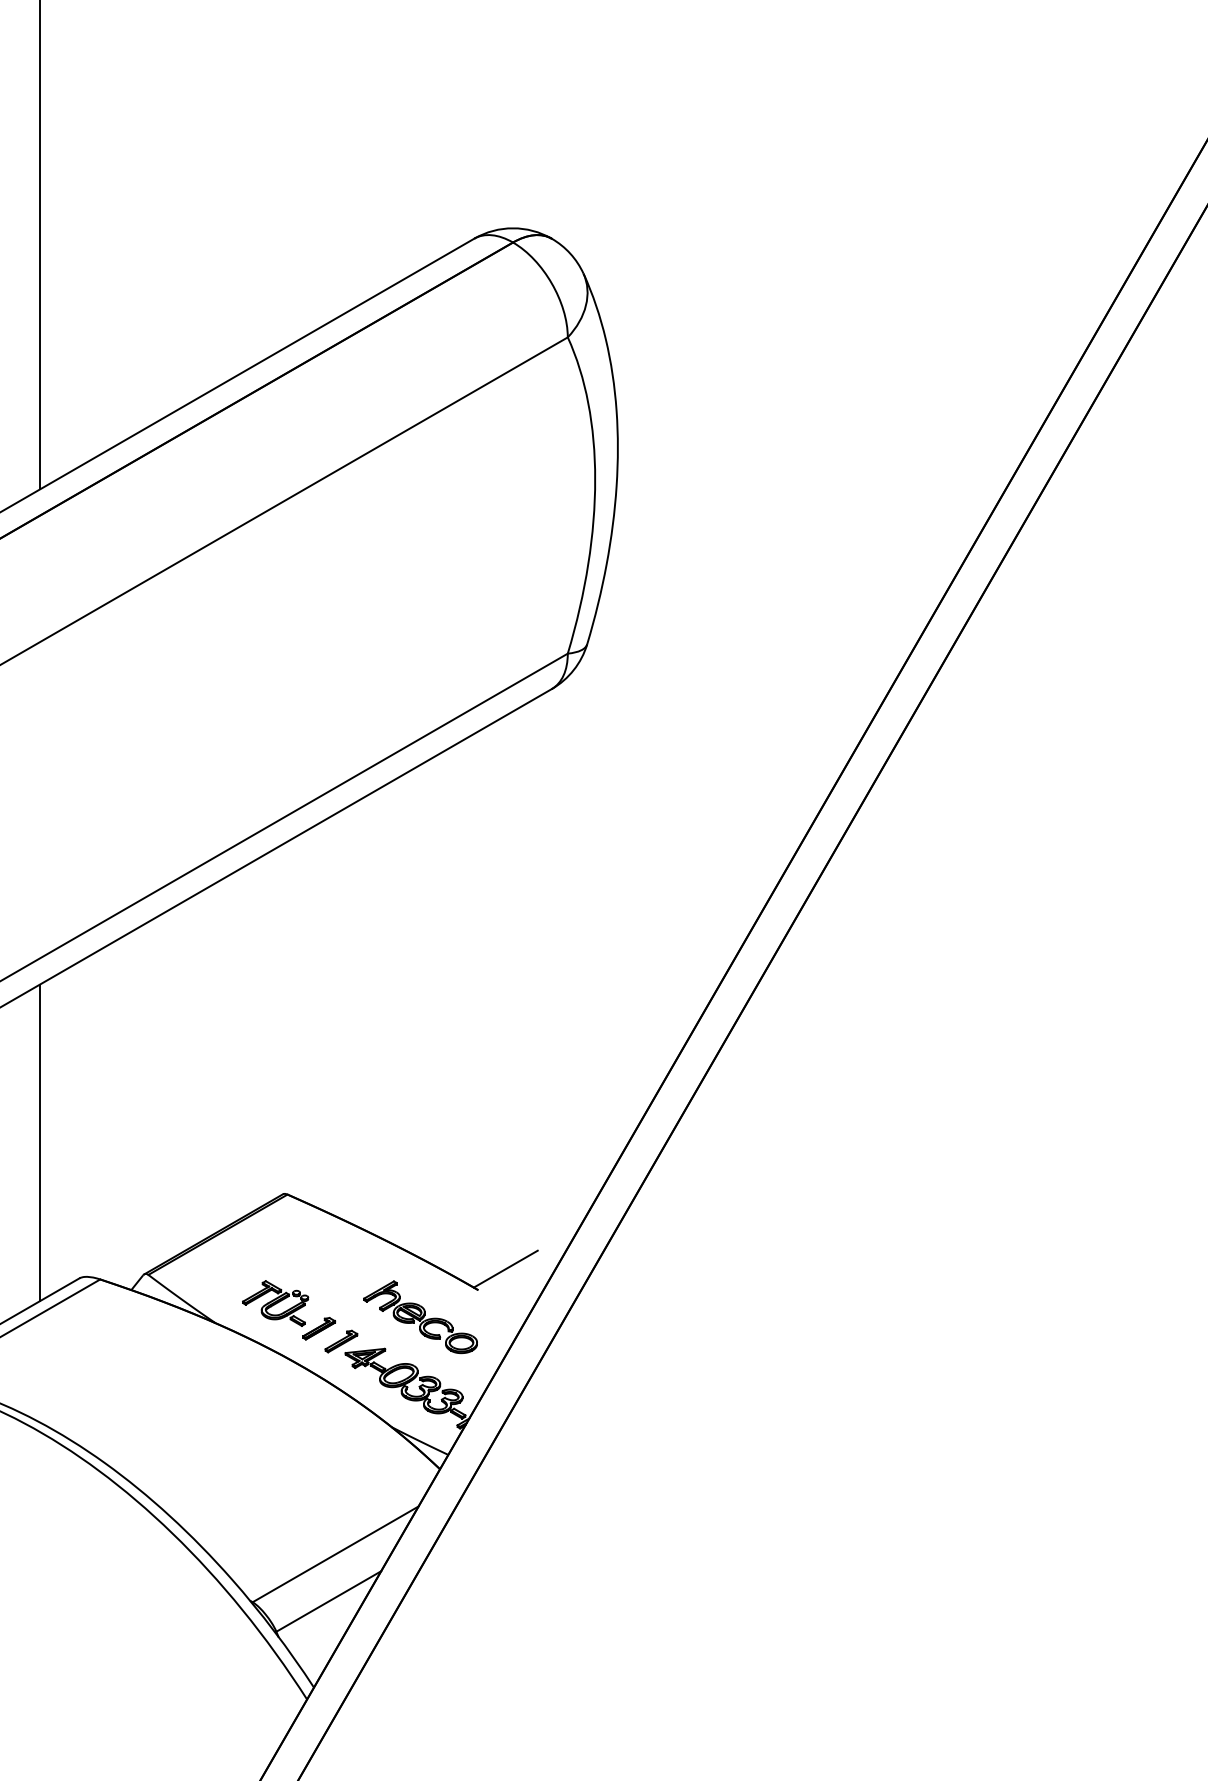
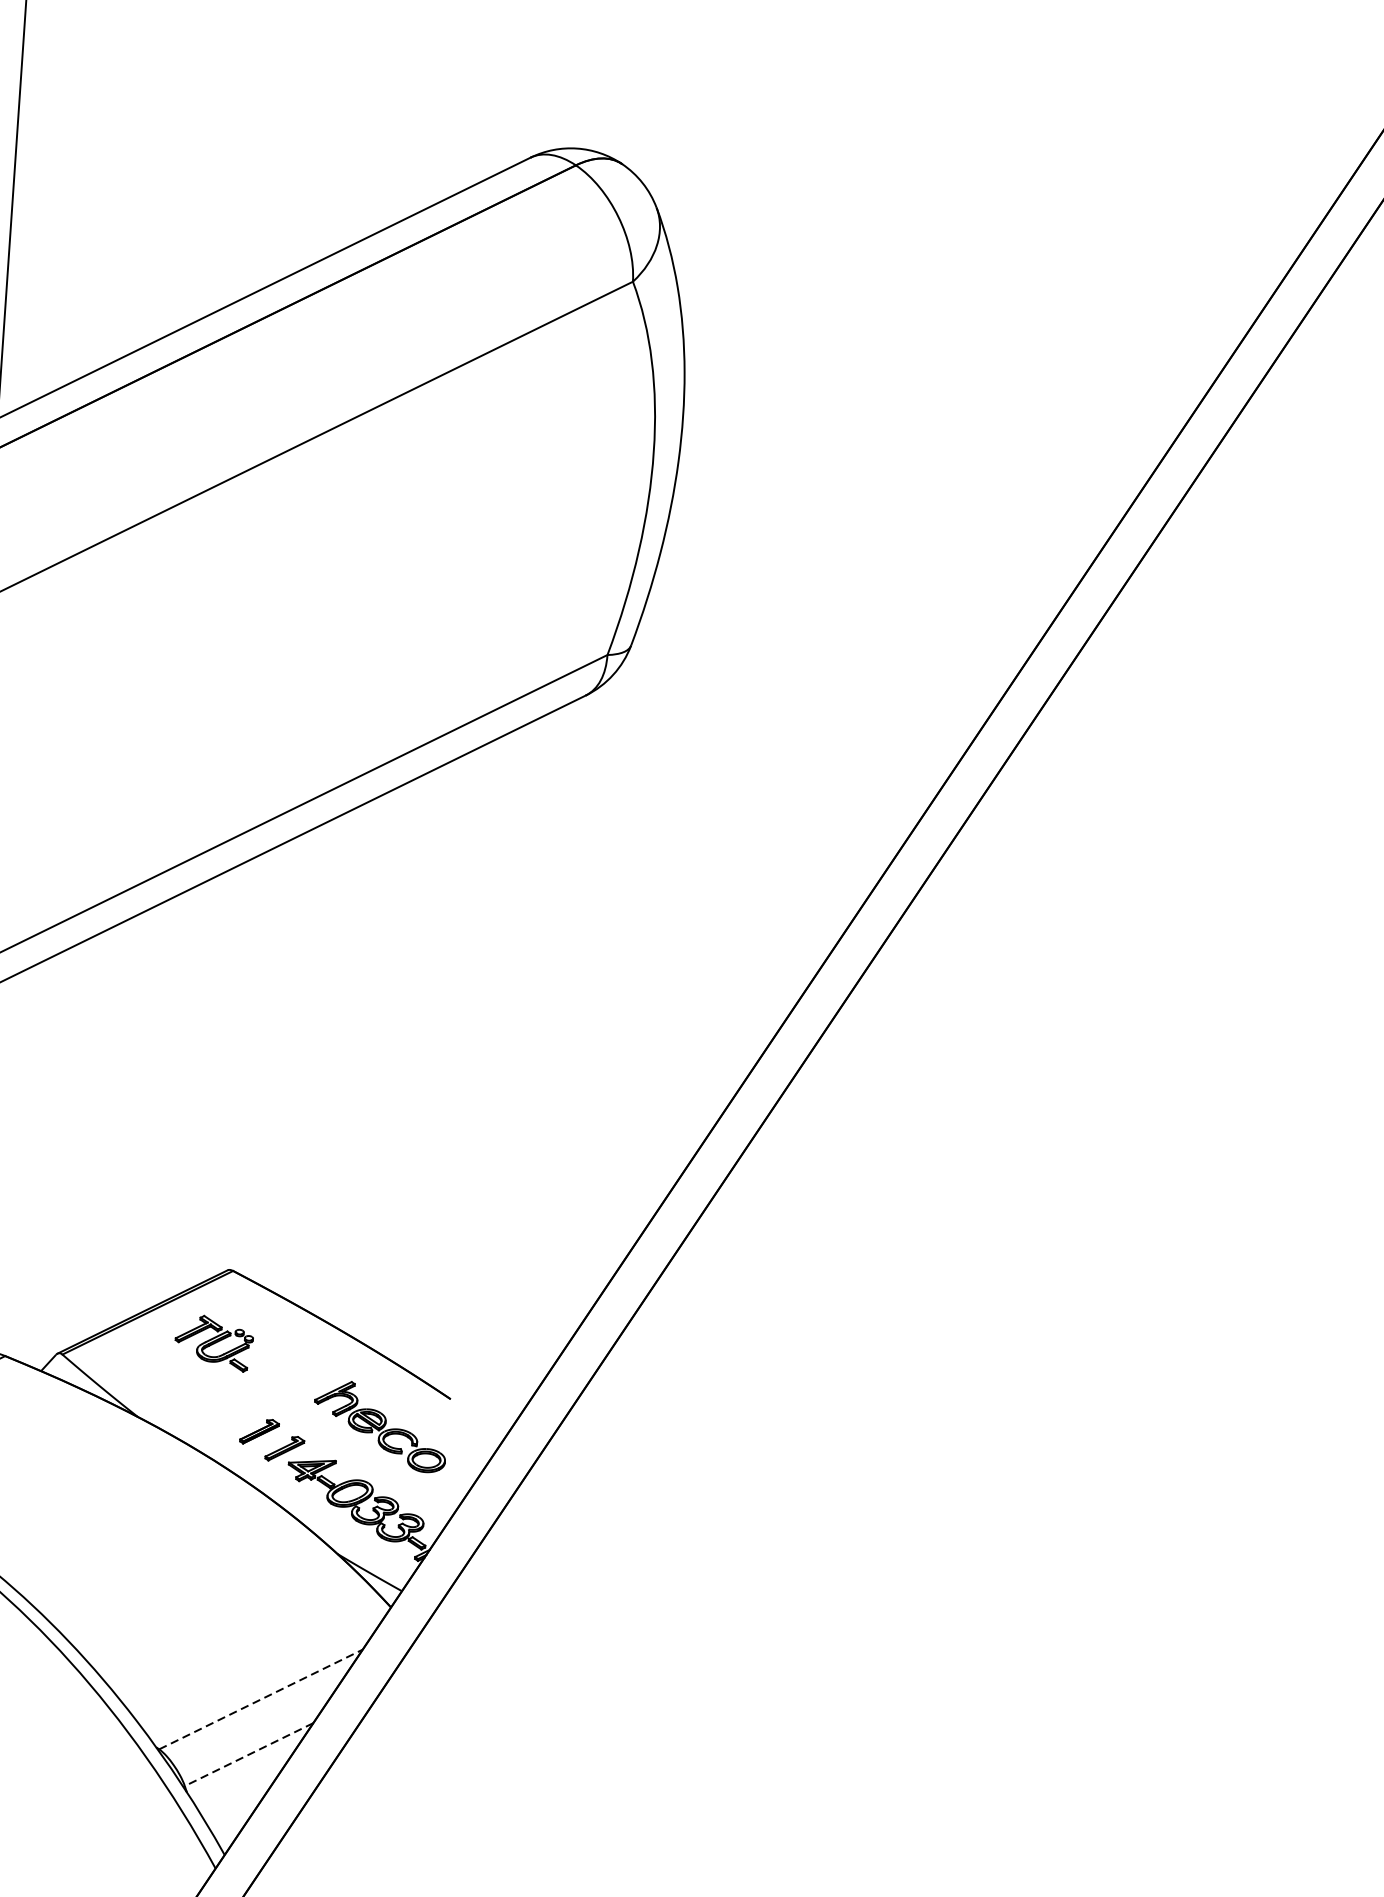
line: (505, 1268) -> (484, 1375), removed
part: (275, 1303) -> (213, 1343), moved
line: (335, 1554) -> (260, 1699), solid -> dashed
line: (328, 1601) -> (248, 1754), solid -> dashed

